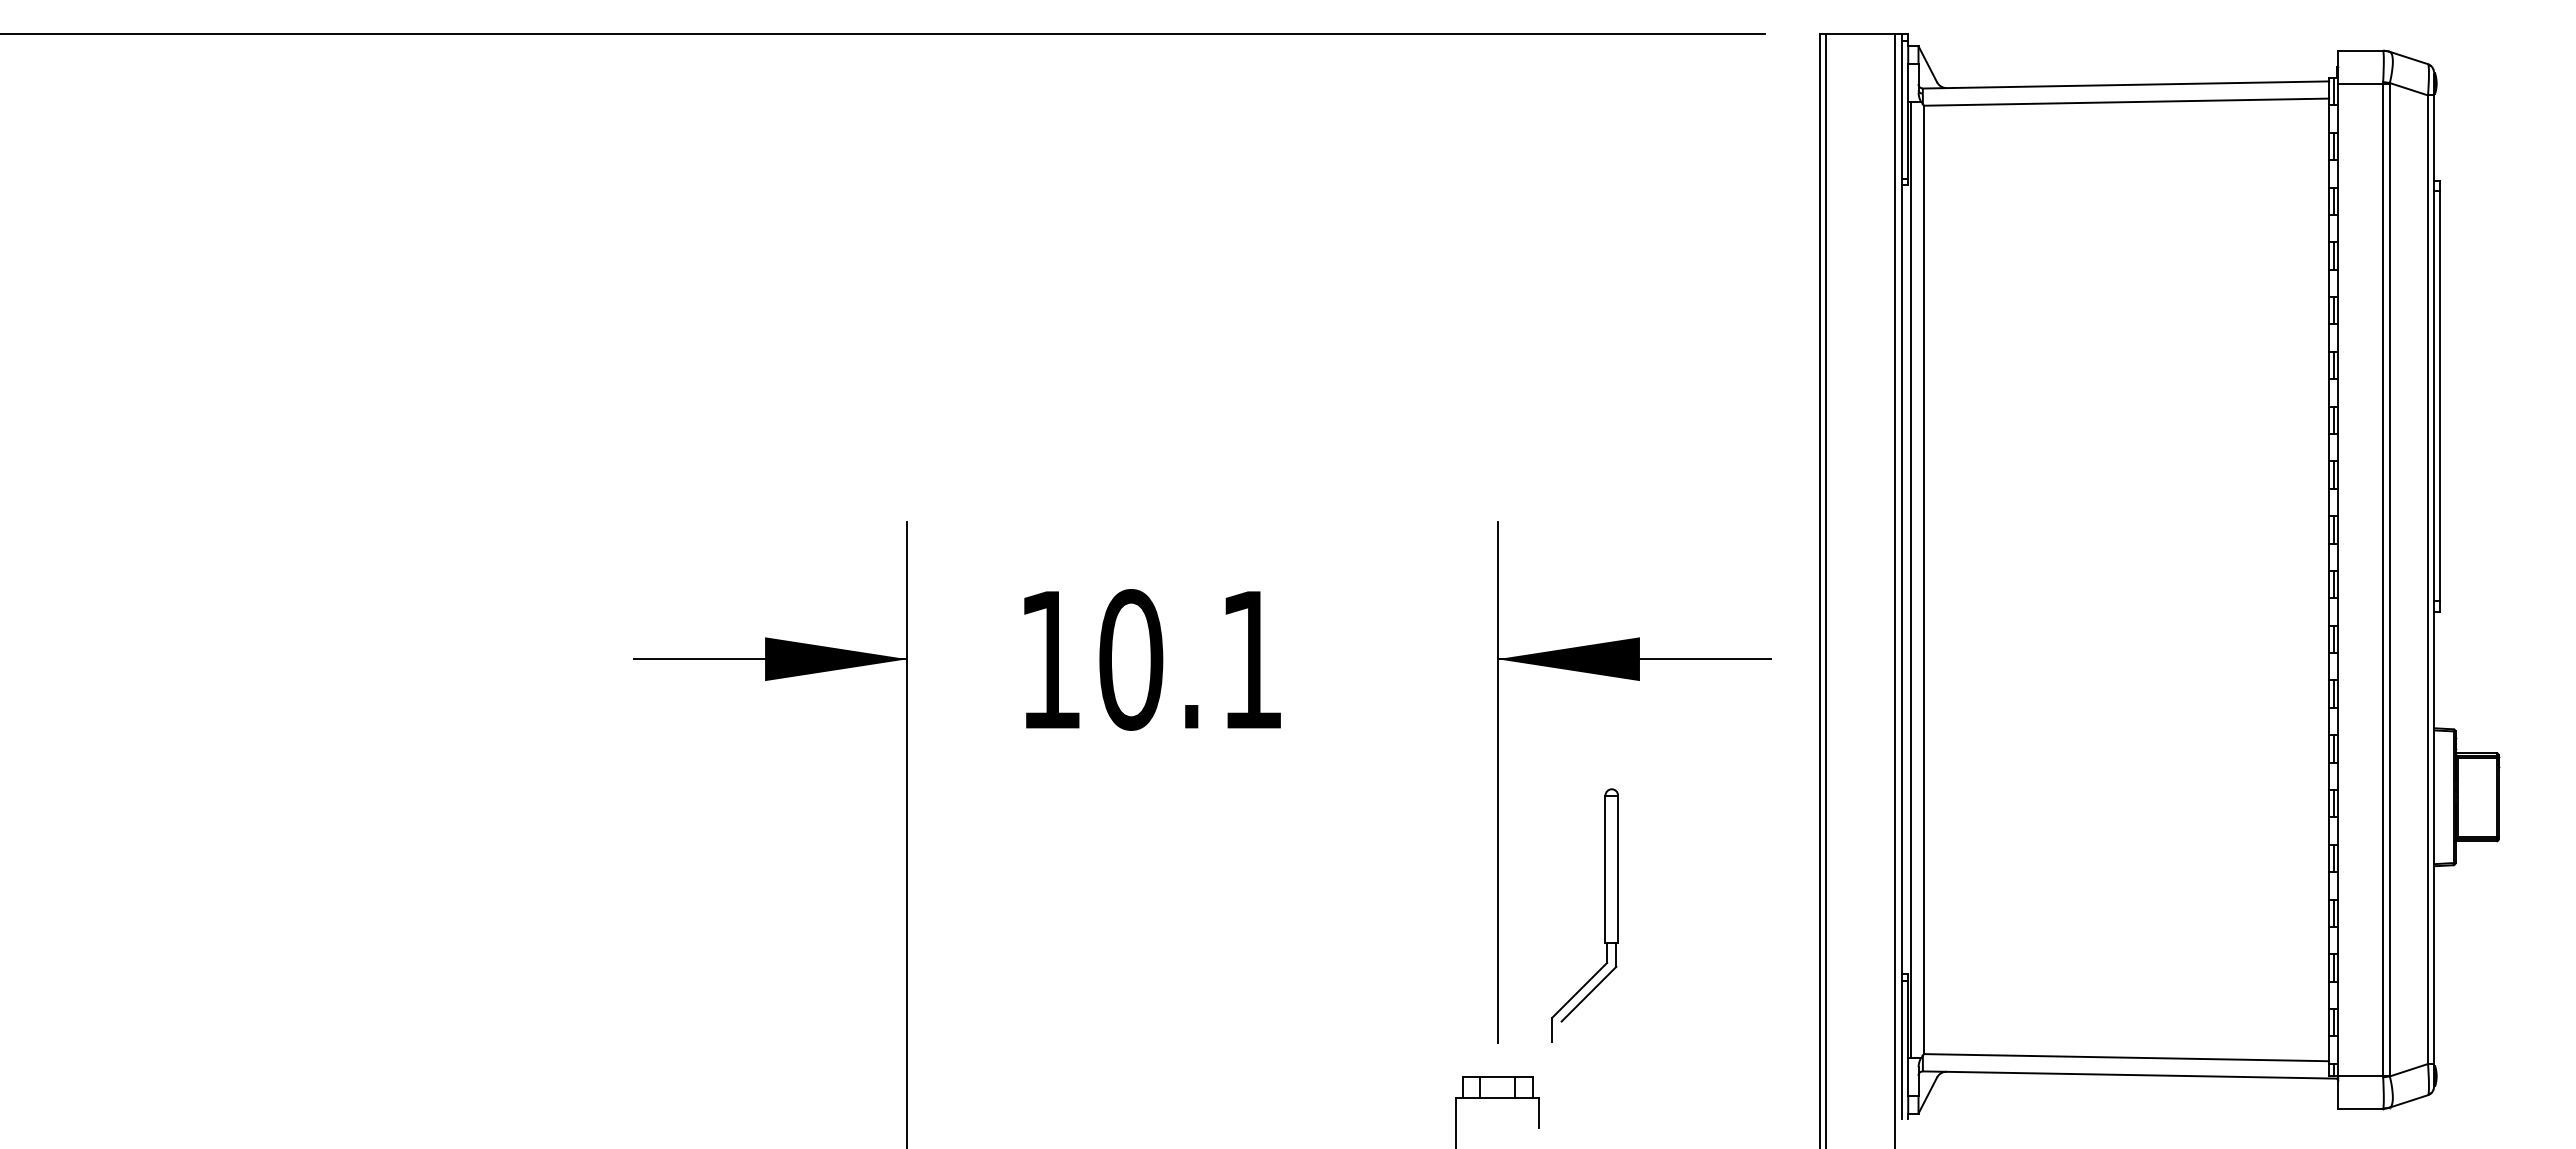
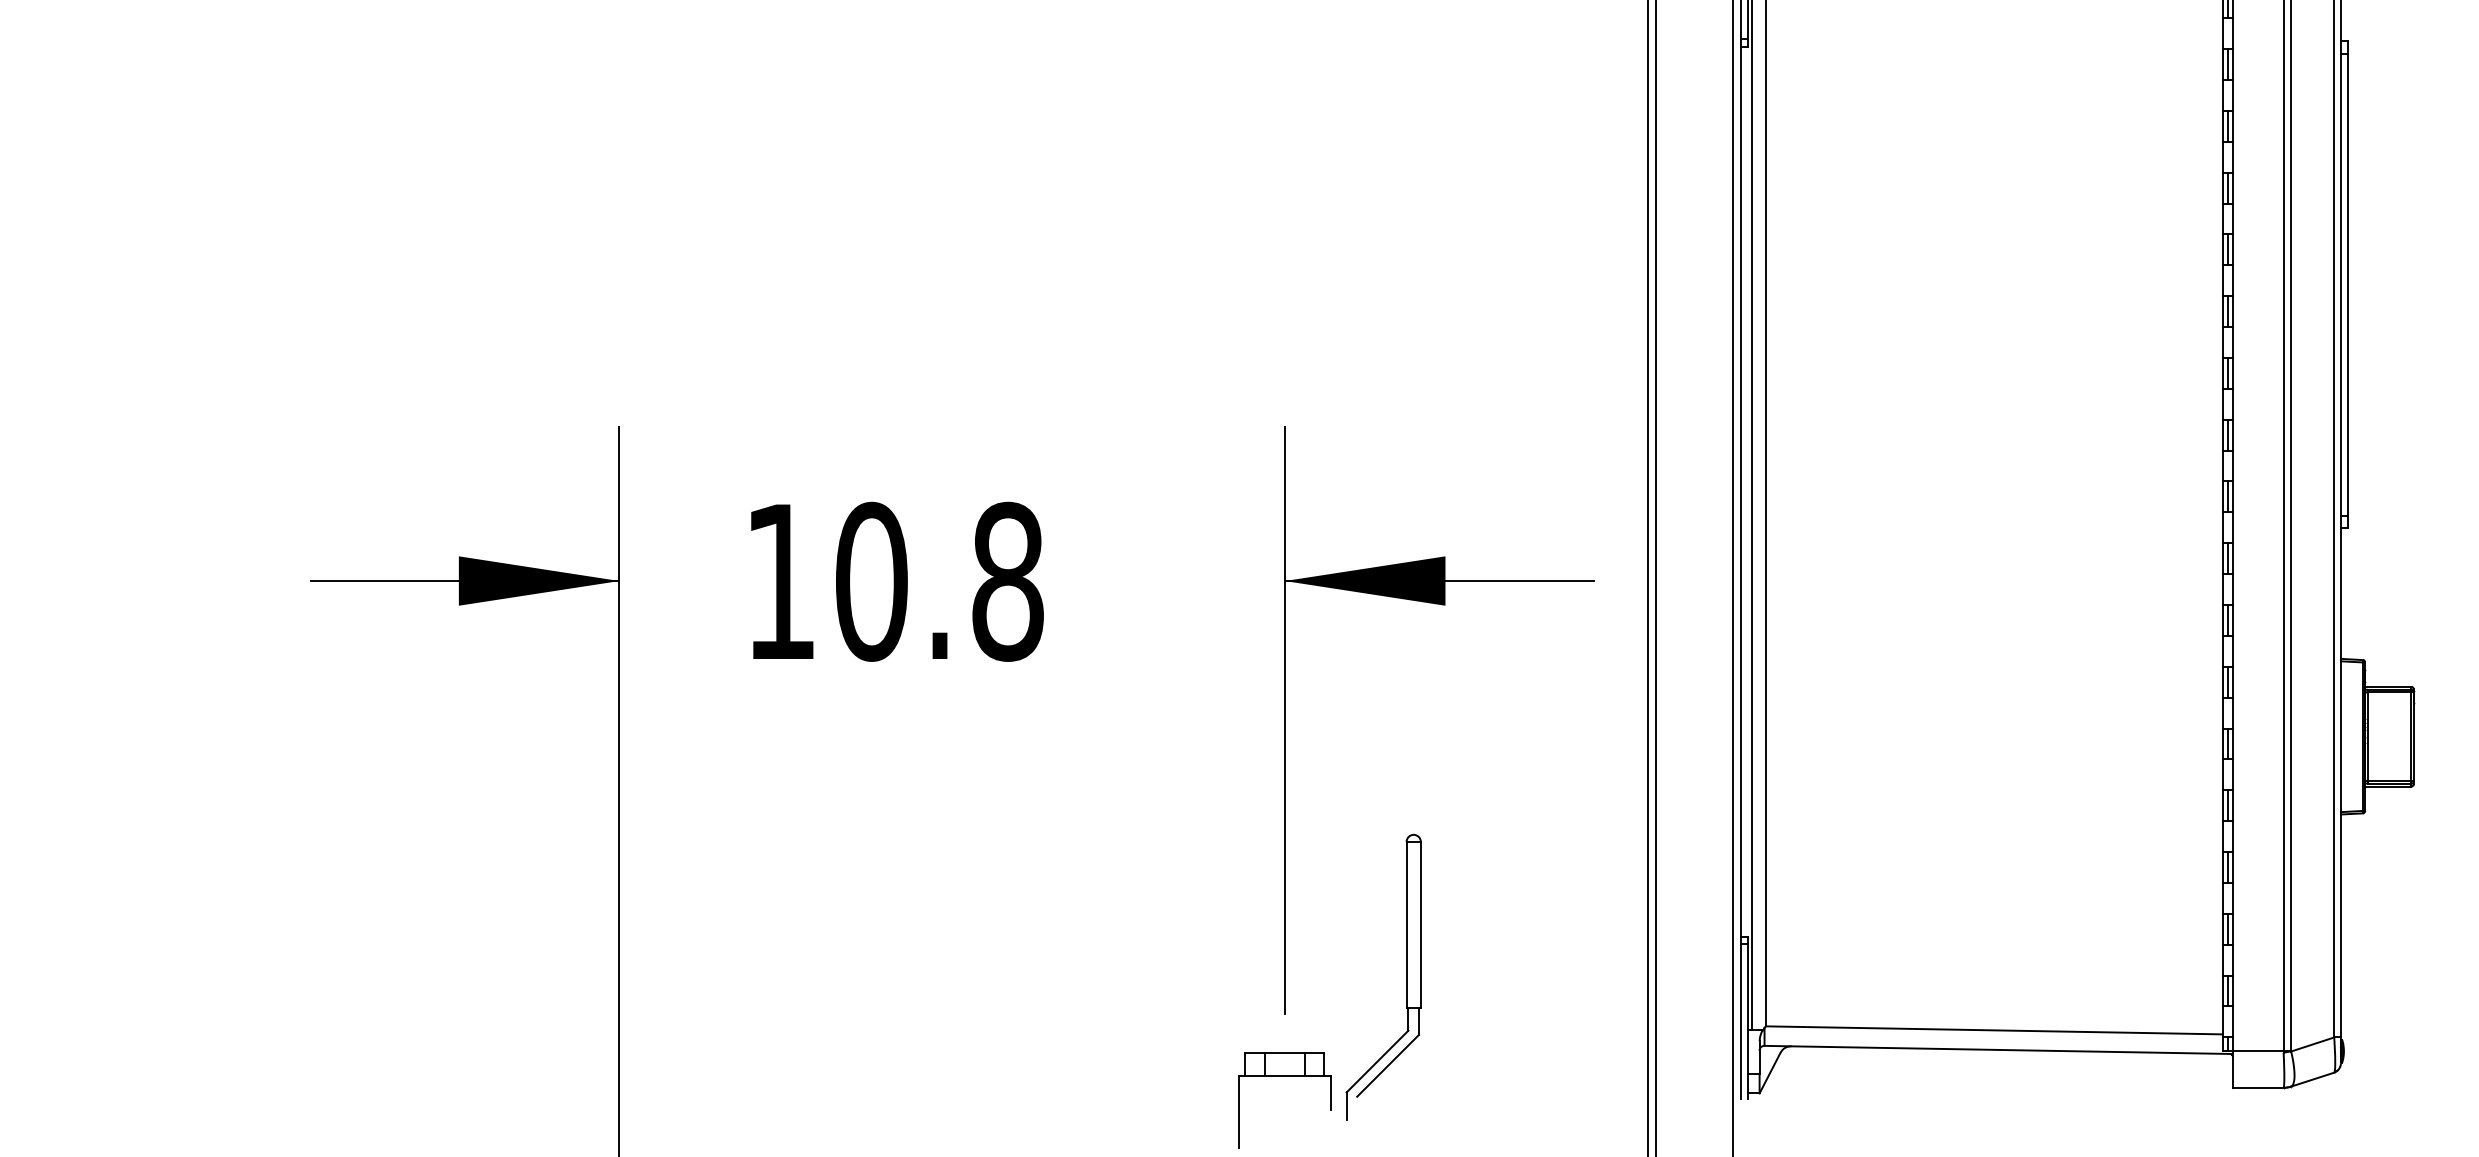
text: (1251, 659) -> (1007, 581), 10.1 -> 10.8
part: (1604, 915) -> (1405, 977), moved

